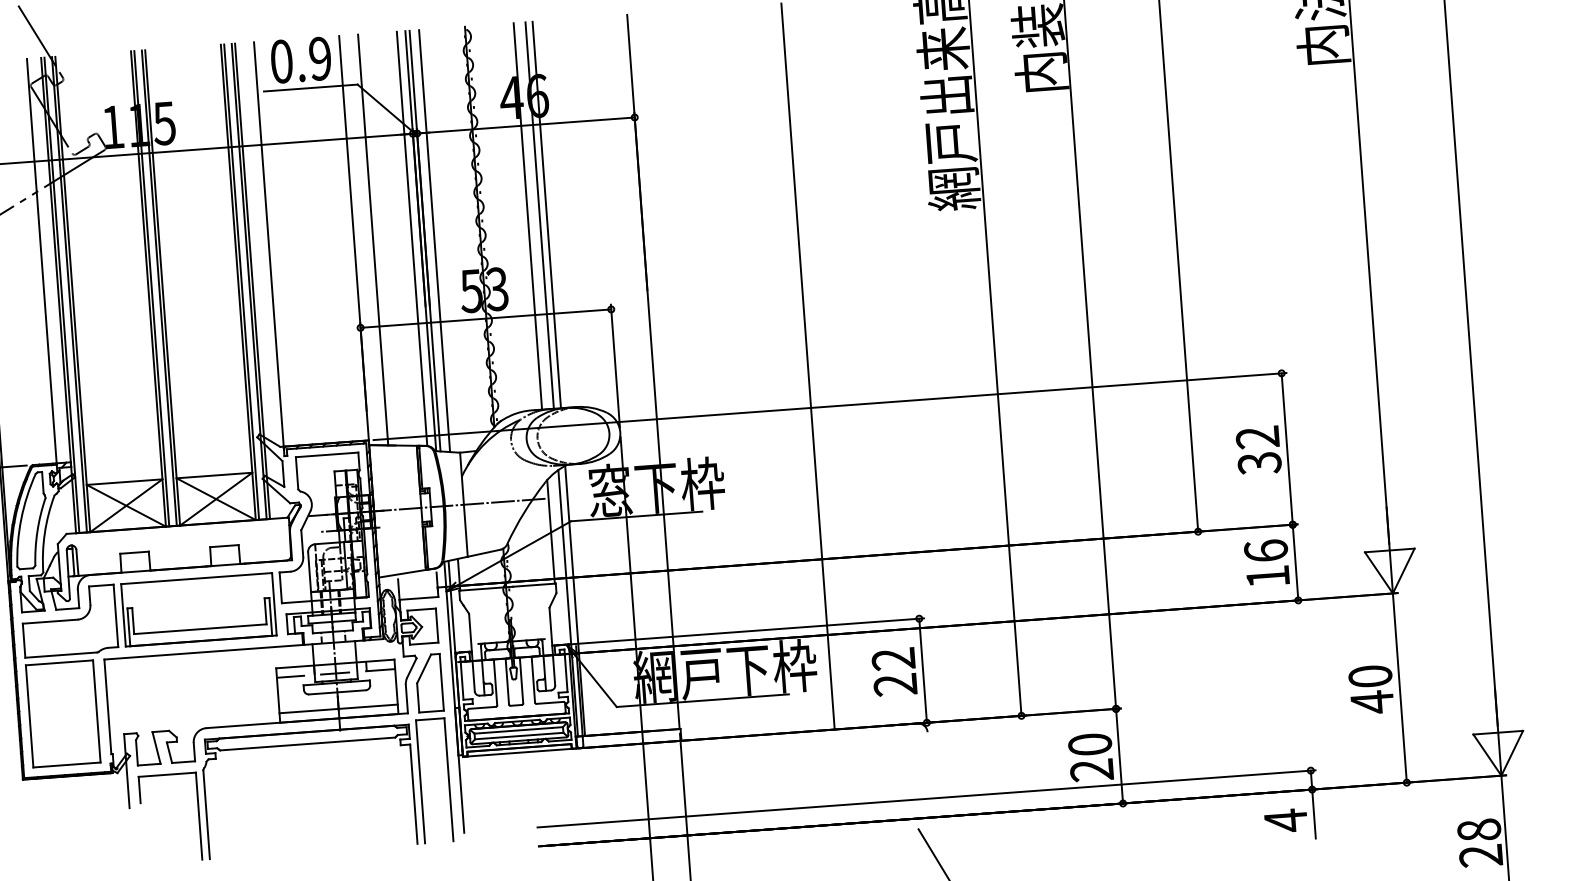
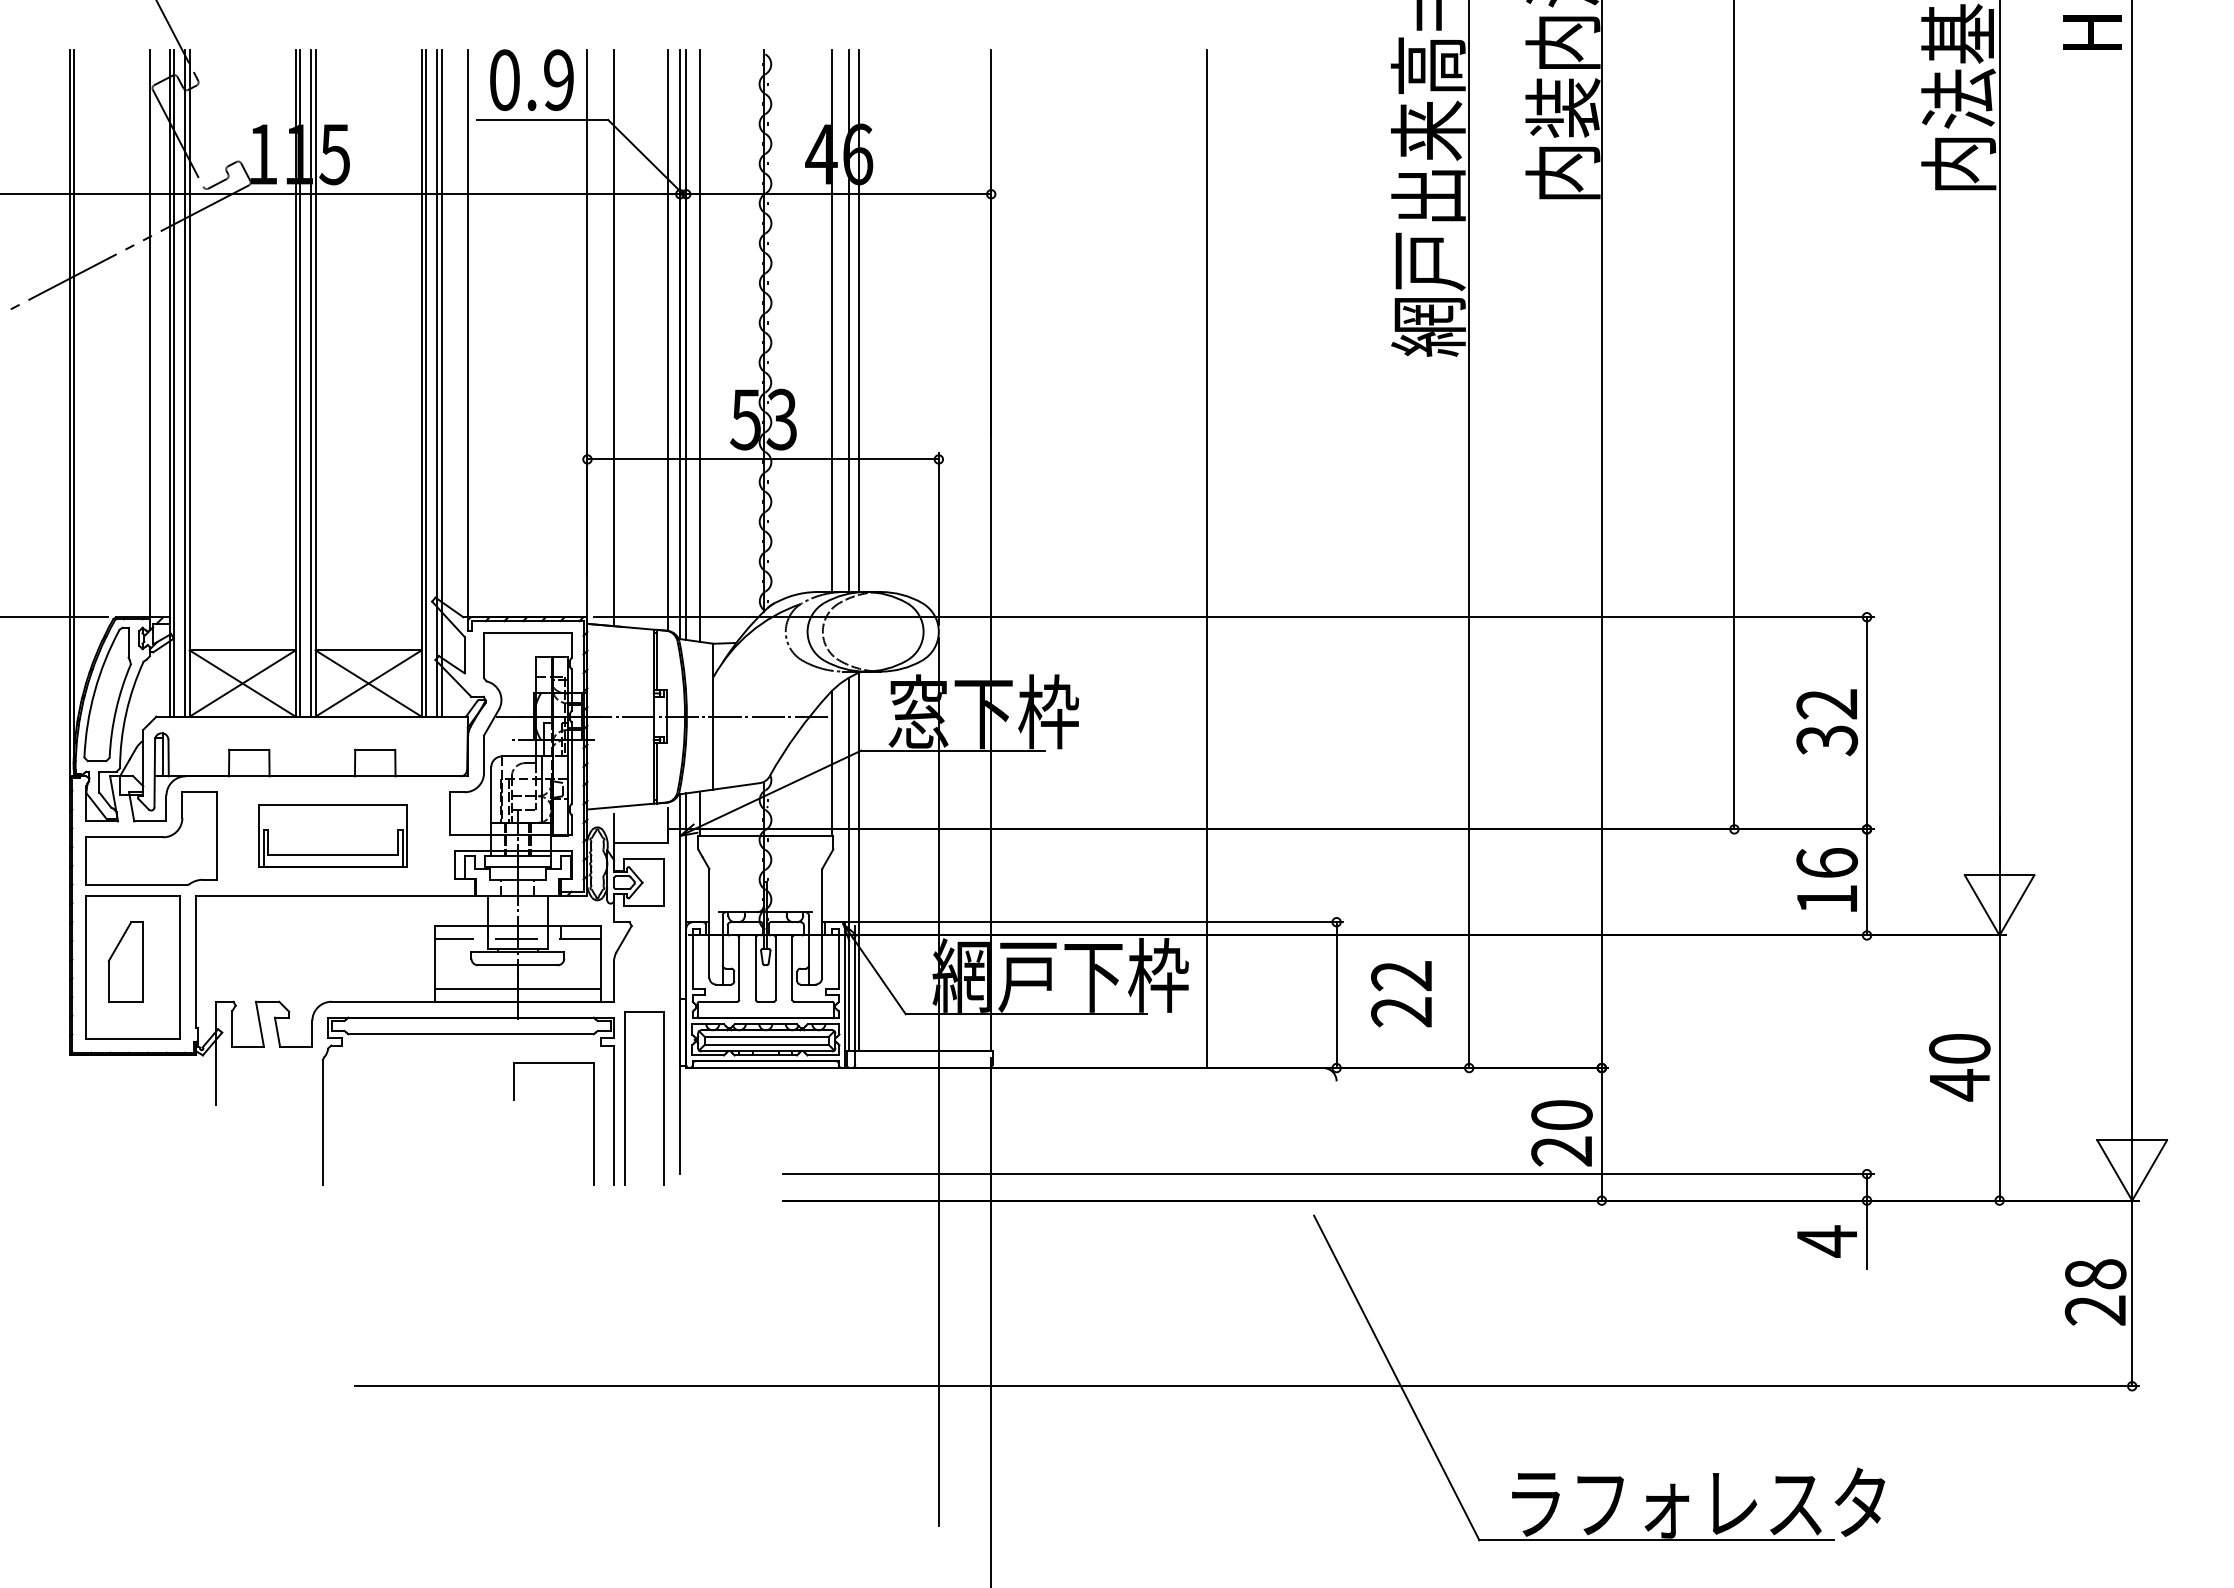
part: (198, 609) -> (332, 835), size x0.7
text: (894, 672) -> (1401, 994), moved
part: (429, 682) -> (125, 961), moved
part: (198, 816) -> (593, 1123), moved

